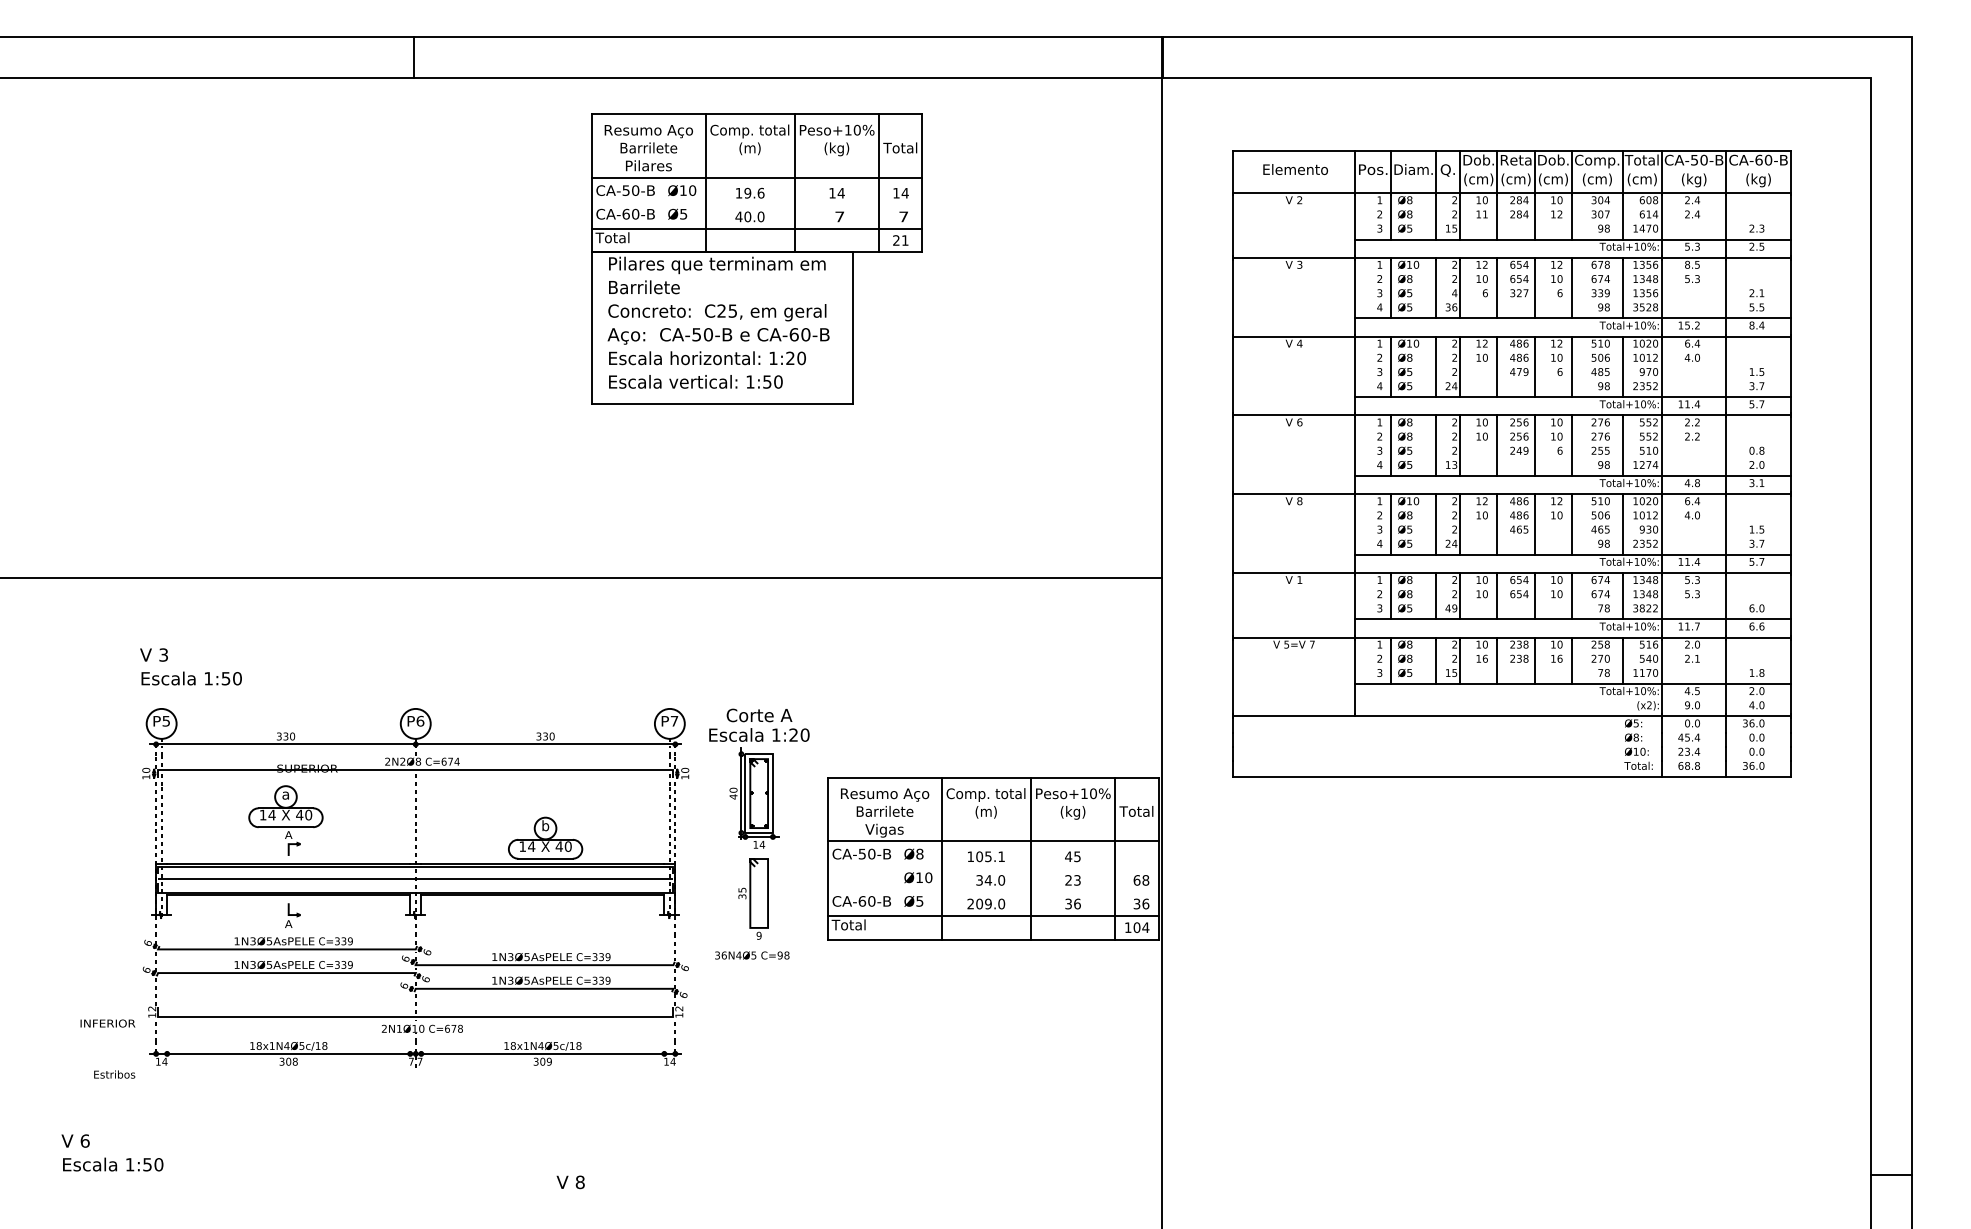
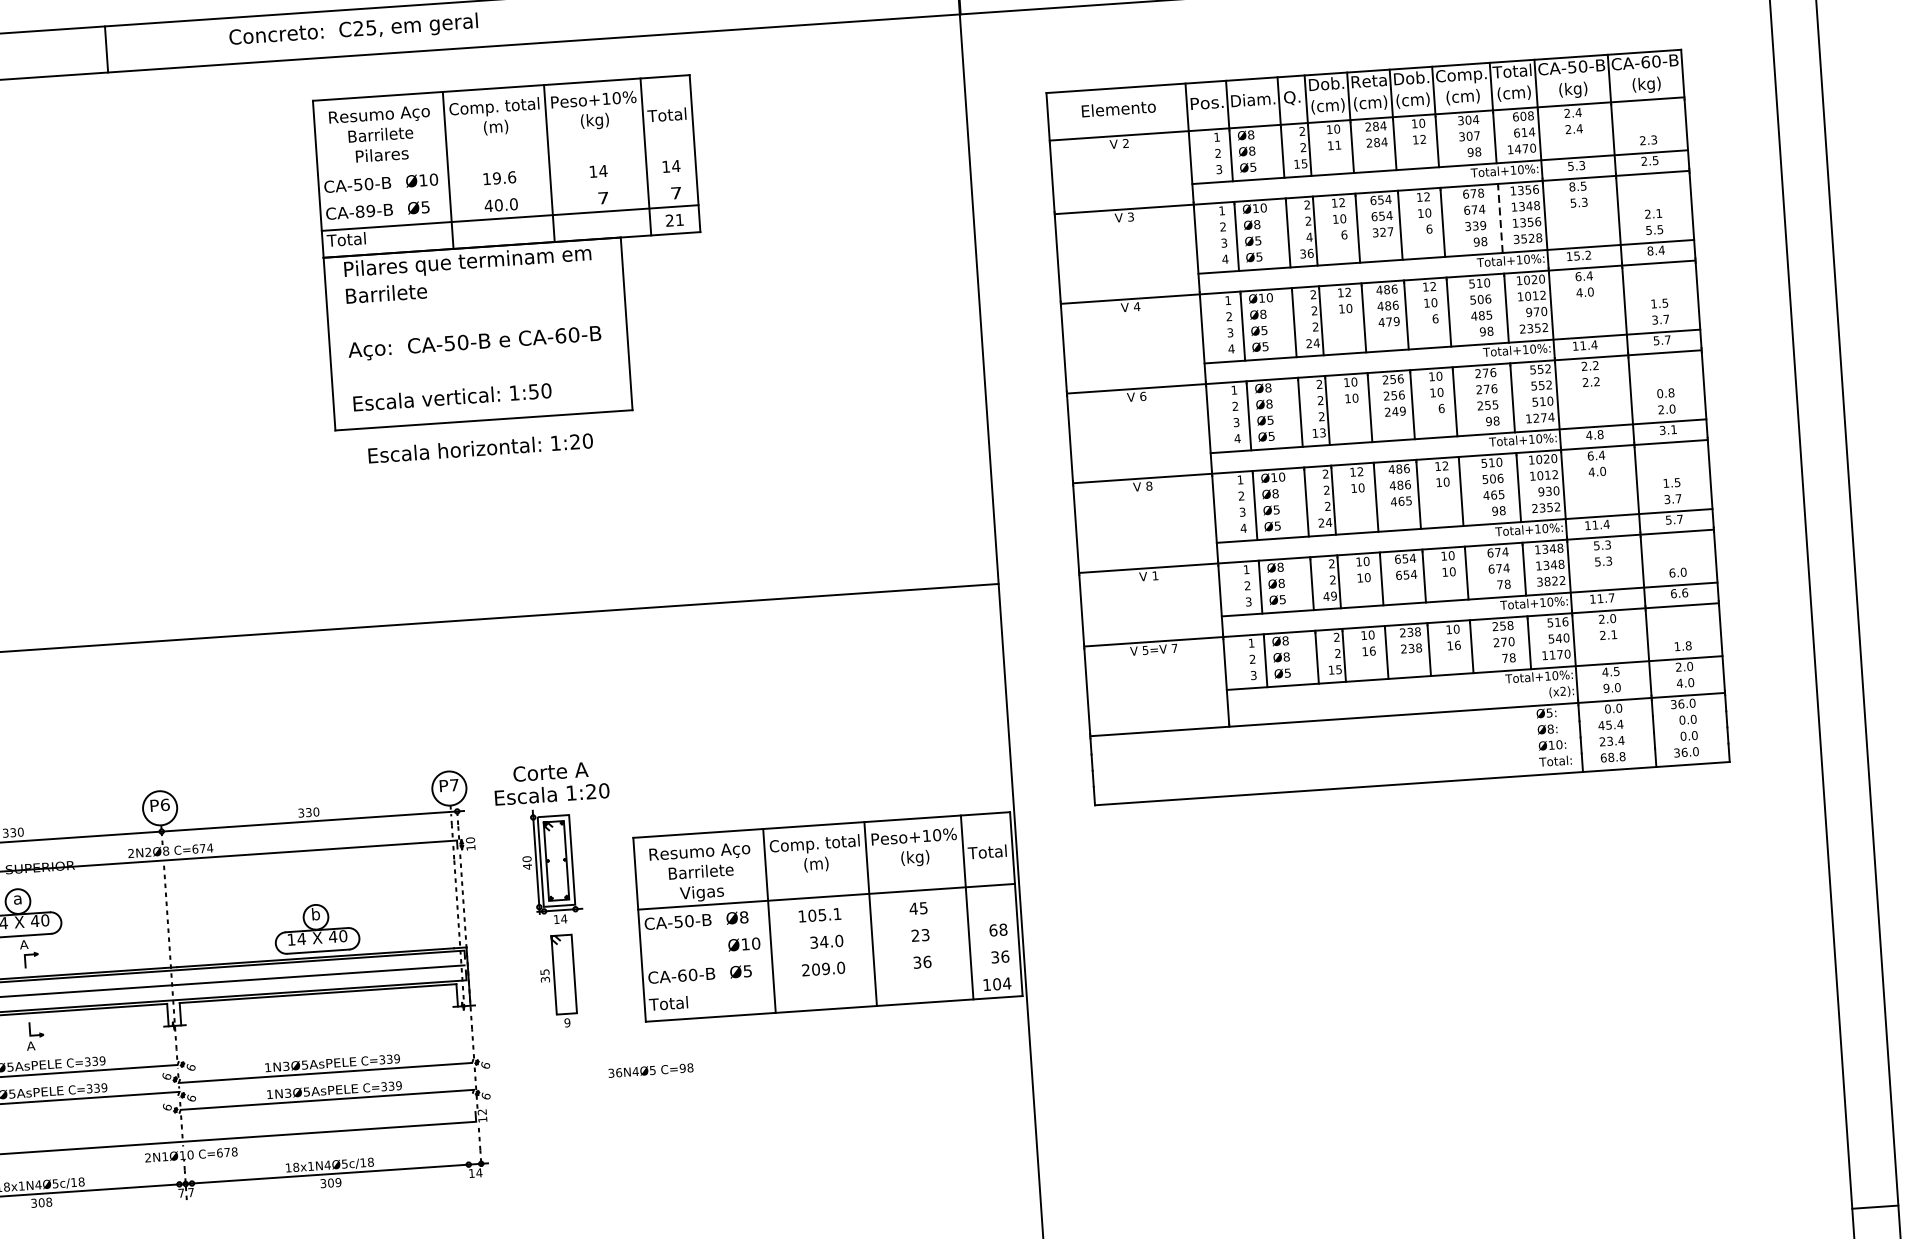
line: (756, 177) -> (505, 159), removed
text: (630, 213) -> (364, 210), CA-60-B -> CA-89-B
line: (1622, 288) -> (1500, 218), solid -> dashed
text: (717, 312) -> (353, 30), moved
text: (707, 358) -> (480, 448), moved
line: (992, 915) -> (831, 981), removed
text: (752, 955) -> (651, 1070), moved

